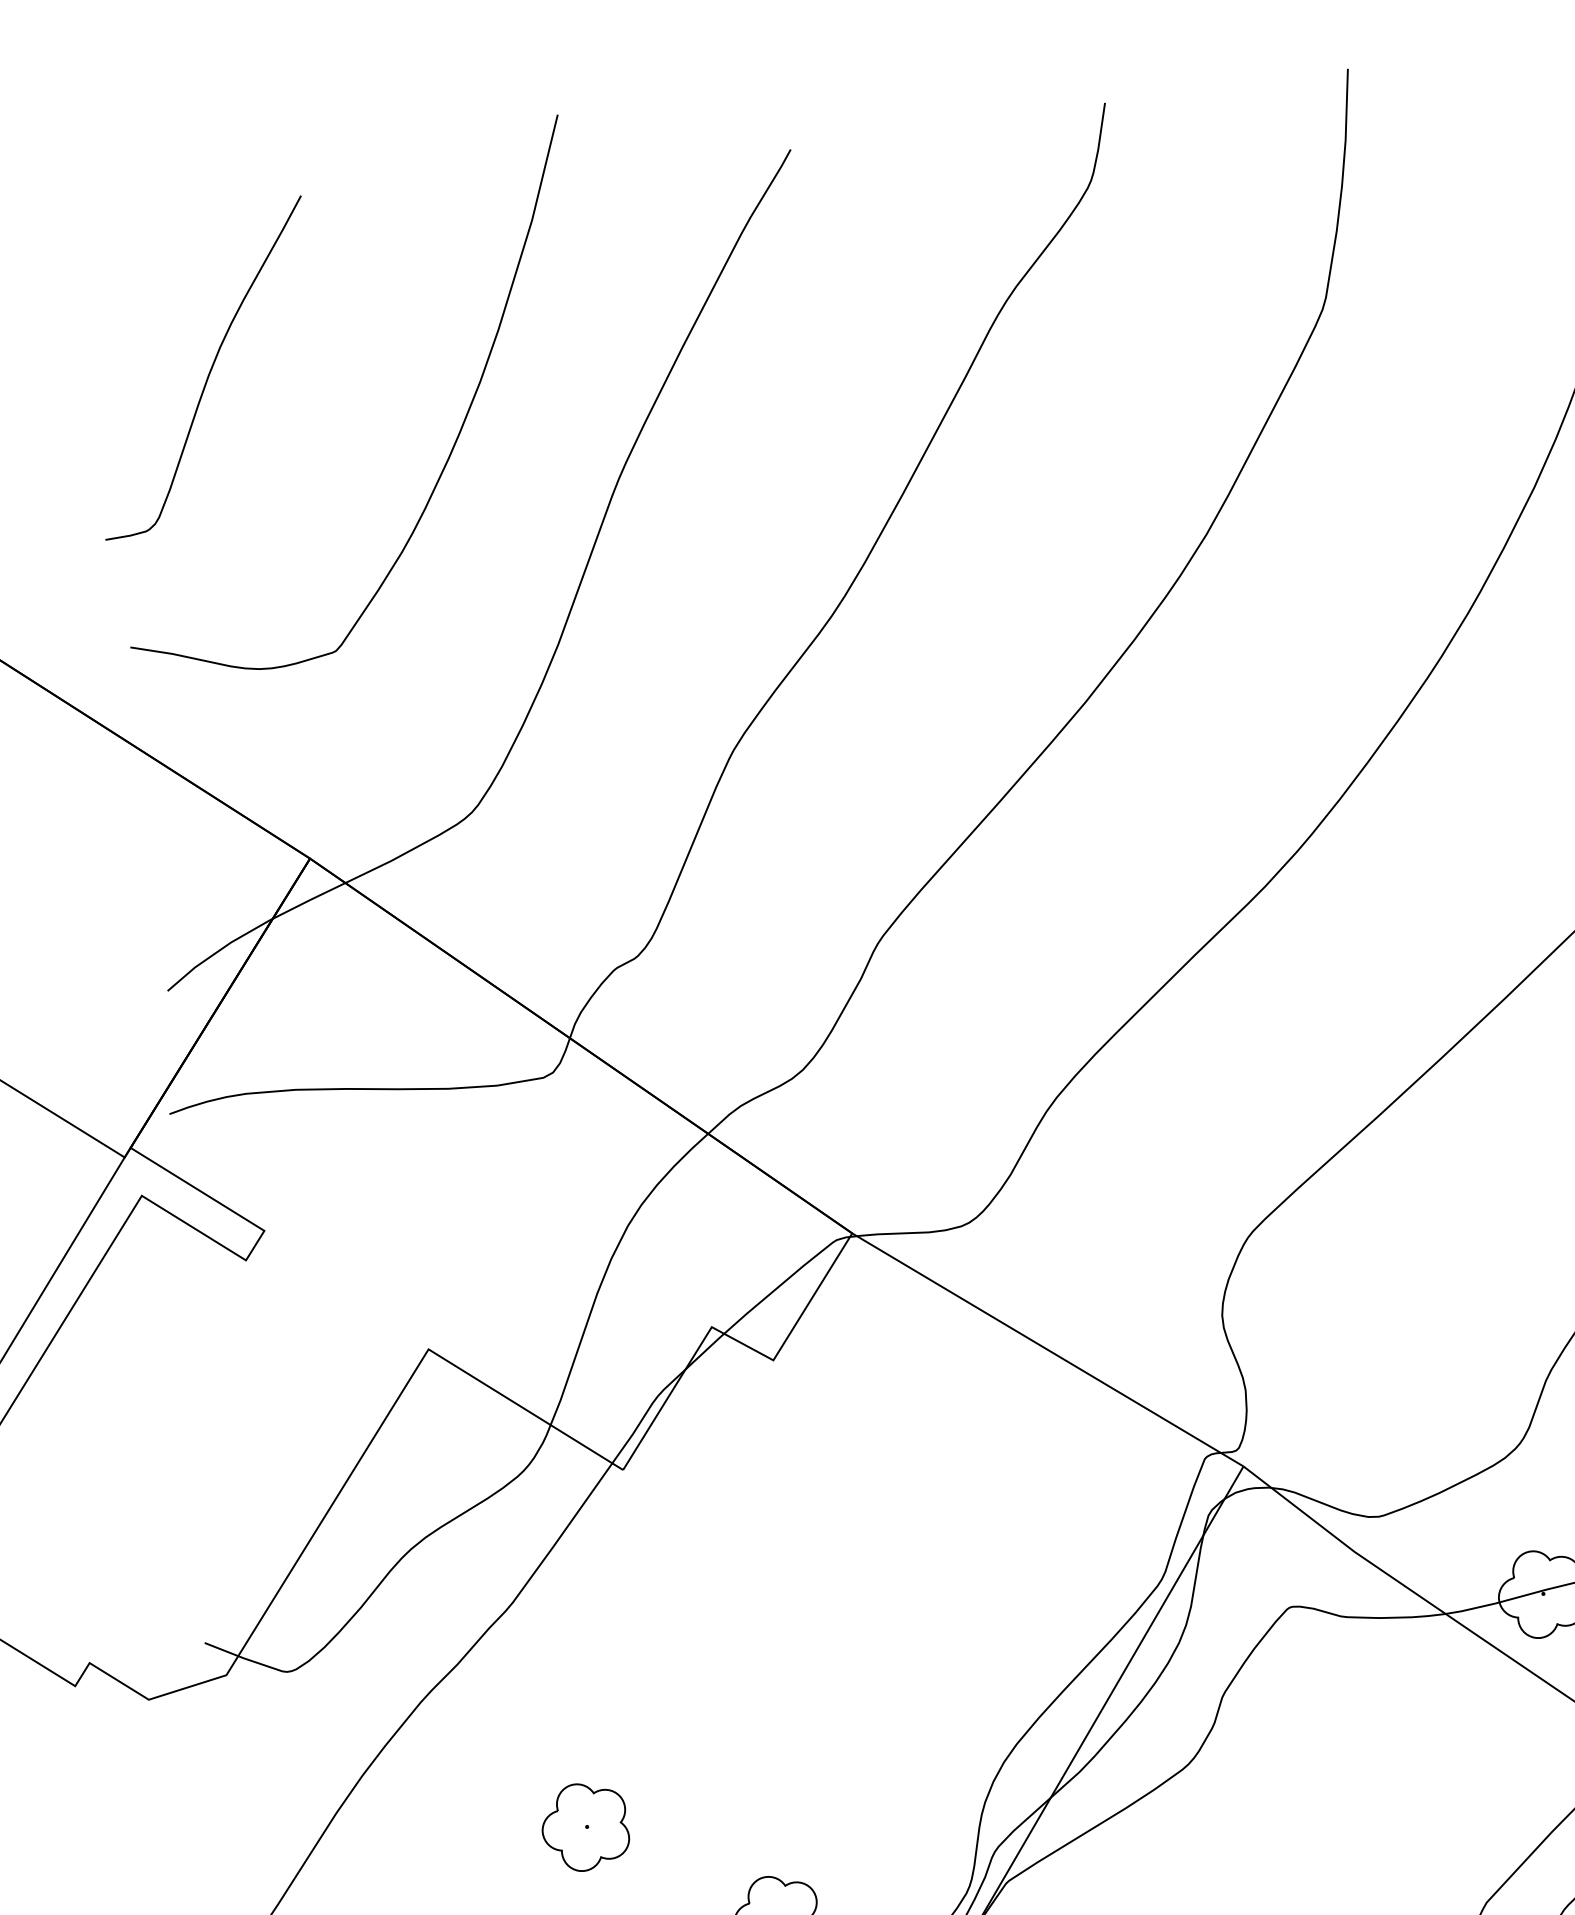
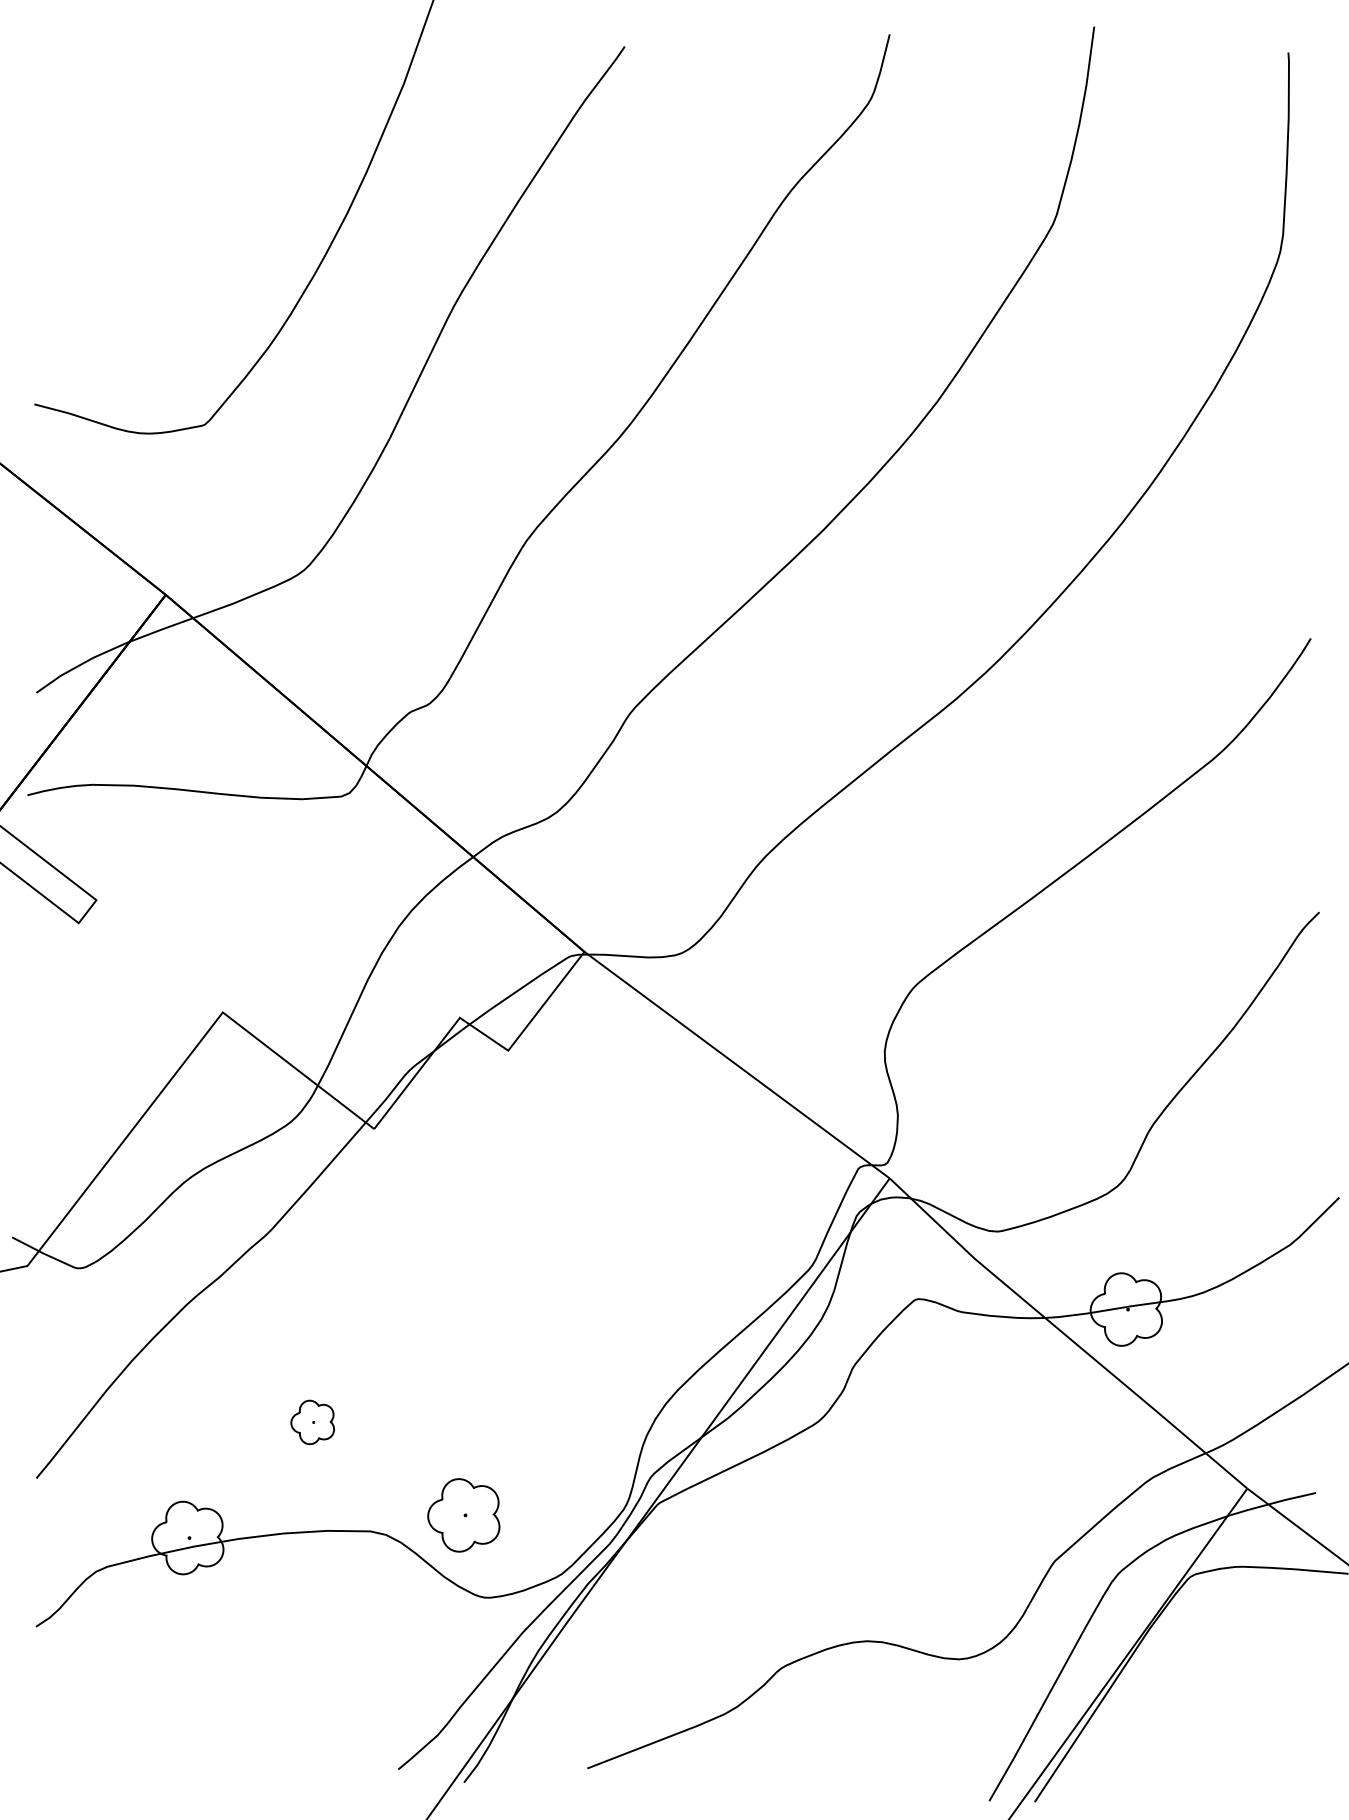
curve: (209, 369) -> (123, 180), removed
part: (585, 1827) -> (312, 1422), size x0.6

